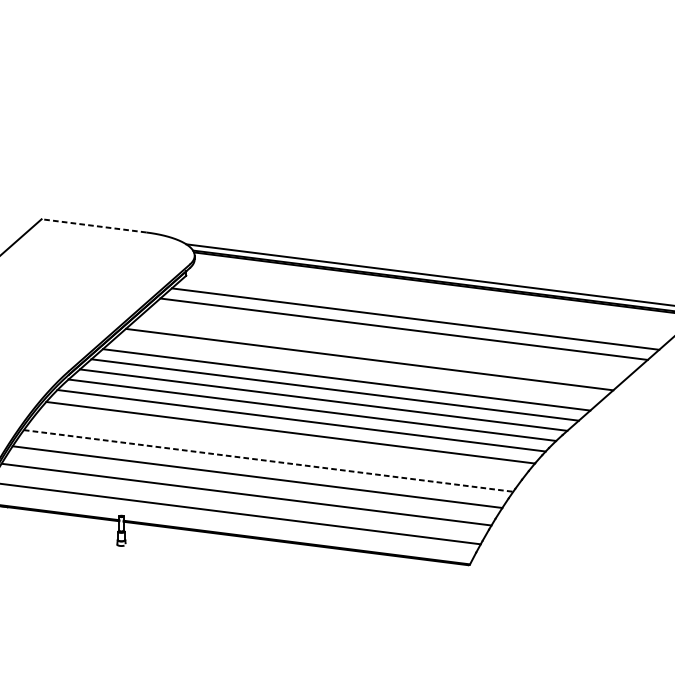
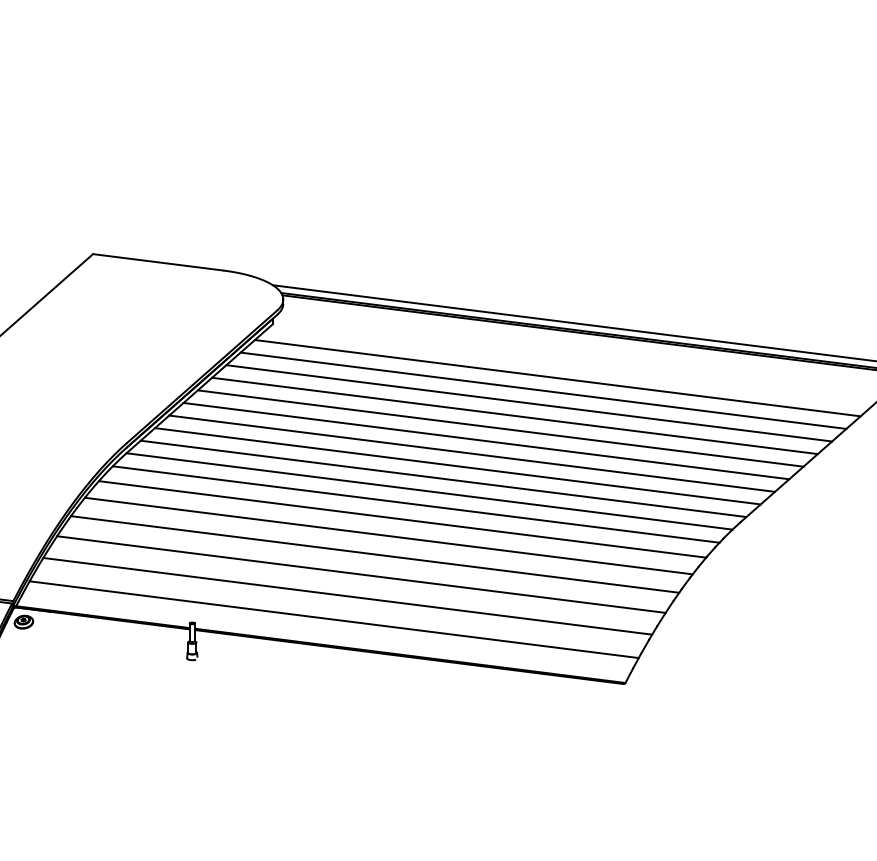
line: (94, 226) -> (158, 262), dashed -> solid
line: (392, 339) -> (529, 403), added
line: (380, 349) -> (514, 415), added
line: (358, 369) -> (486, 440), added
line: (279, 445) -> (388, 535), added
line: (268, 460) -> (375, 554), dashed -> solid

